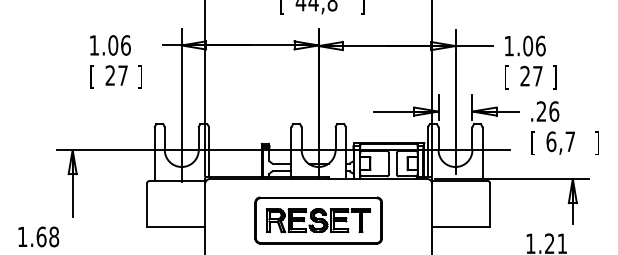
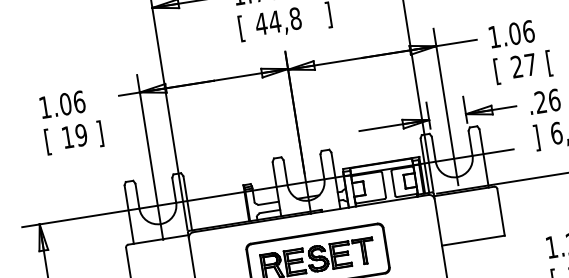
text: (116, 75) -> (74, 136), 27 -> 19
text: (554, 77) -> (548, 63), ] -> [
text: (532, 143) -> (536, 138), [ -> ]

